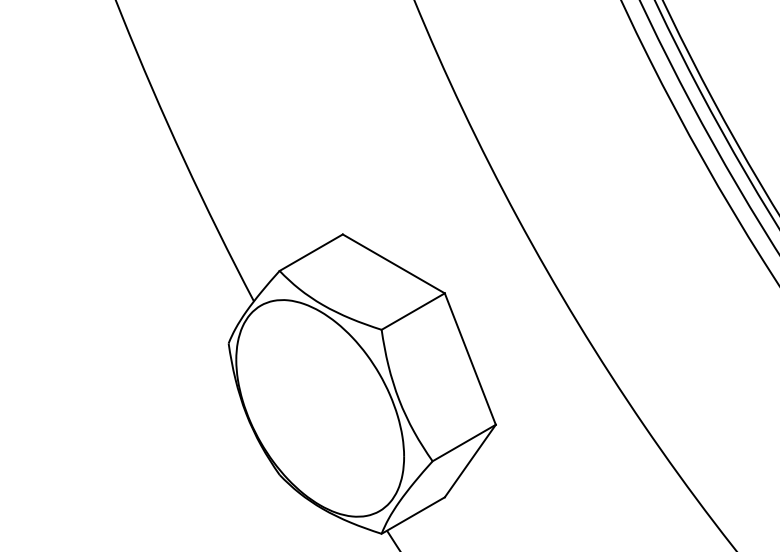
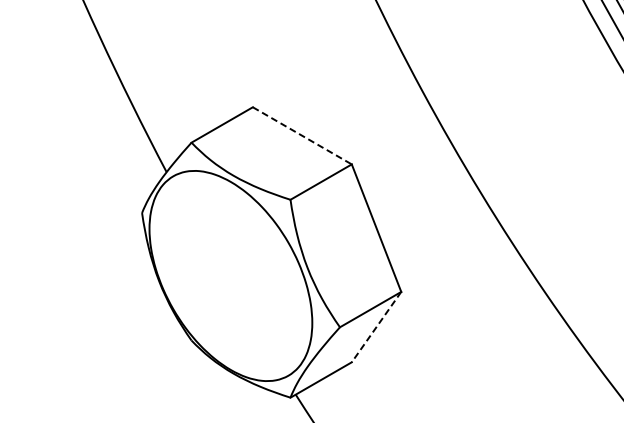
line: (393, 263) -> (302, 135), solid -> dashed
line: (470, 461) -> (376, 327), solid -> dashed

